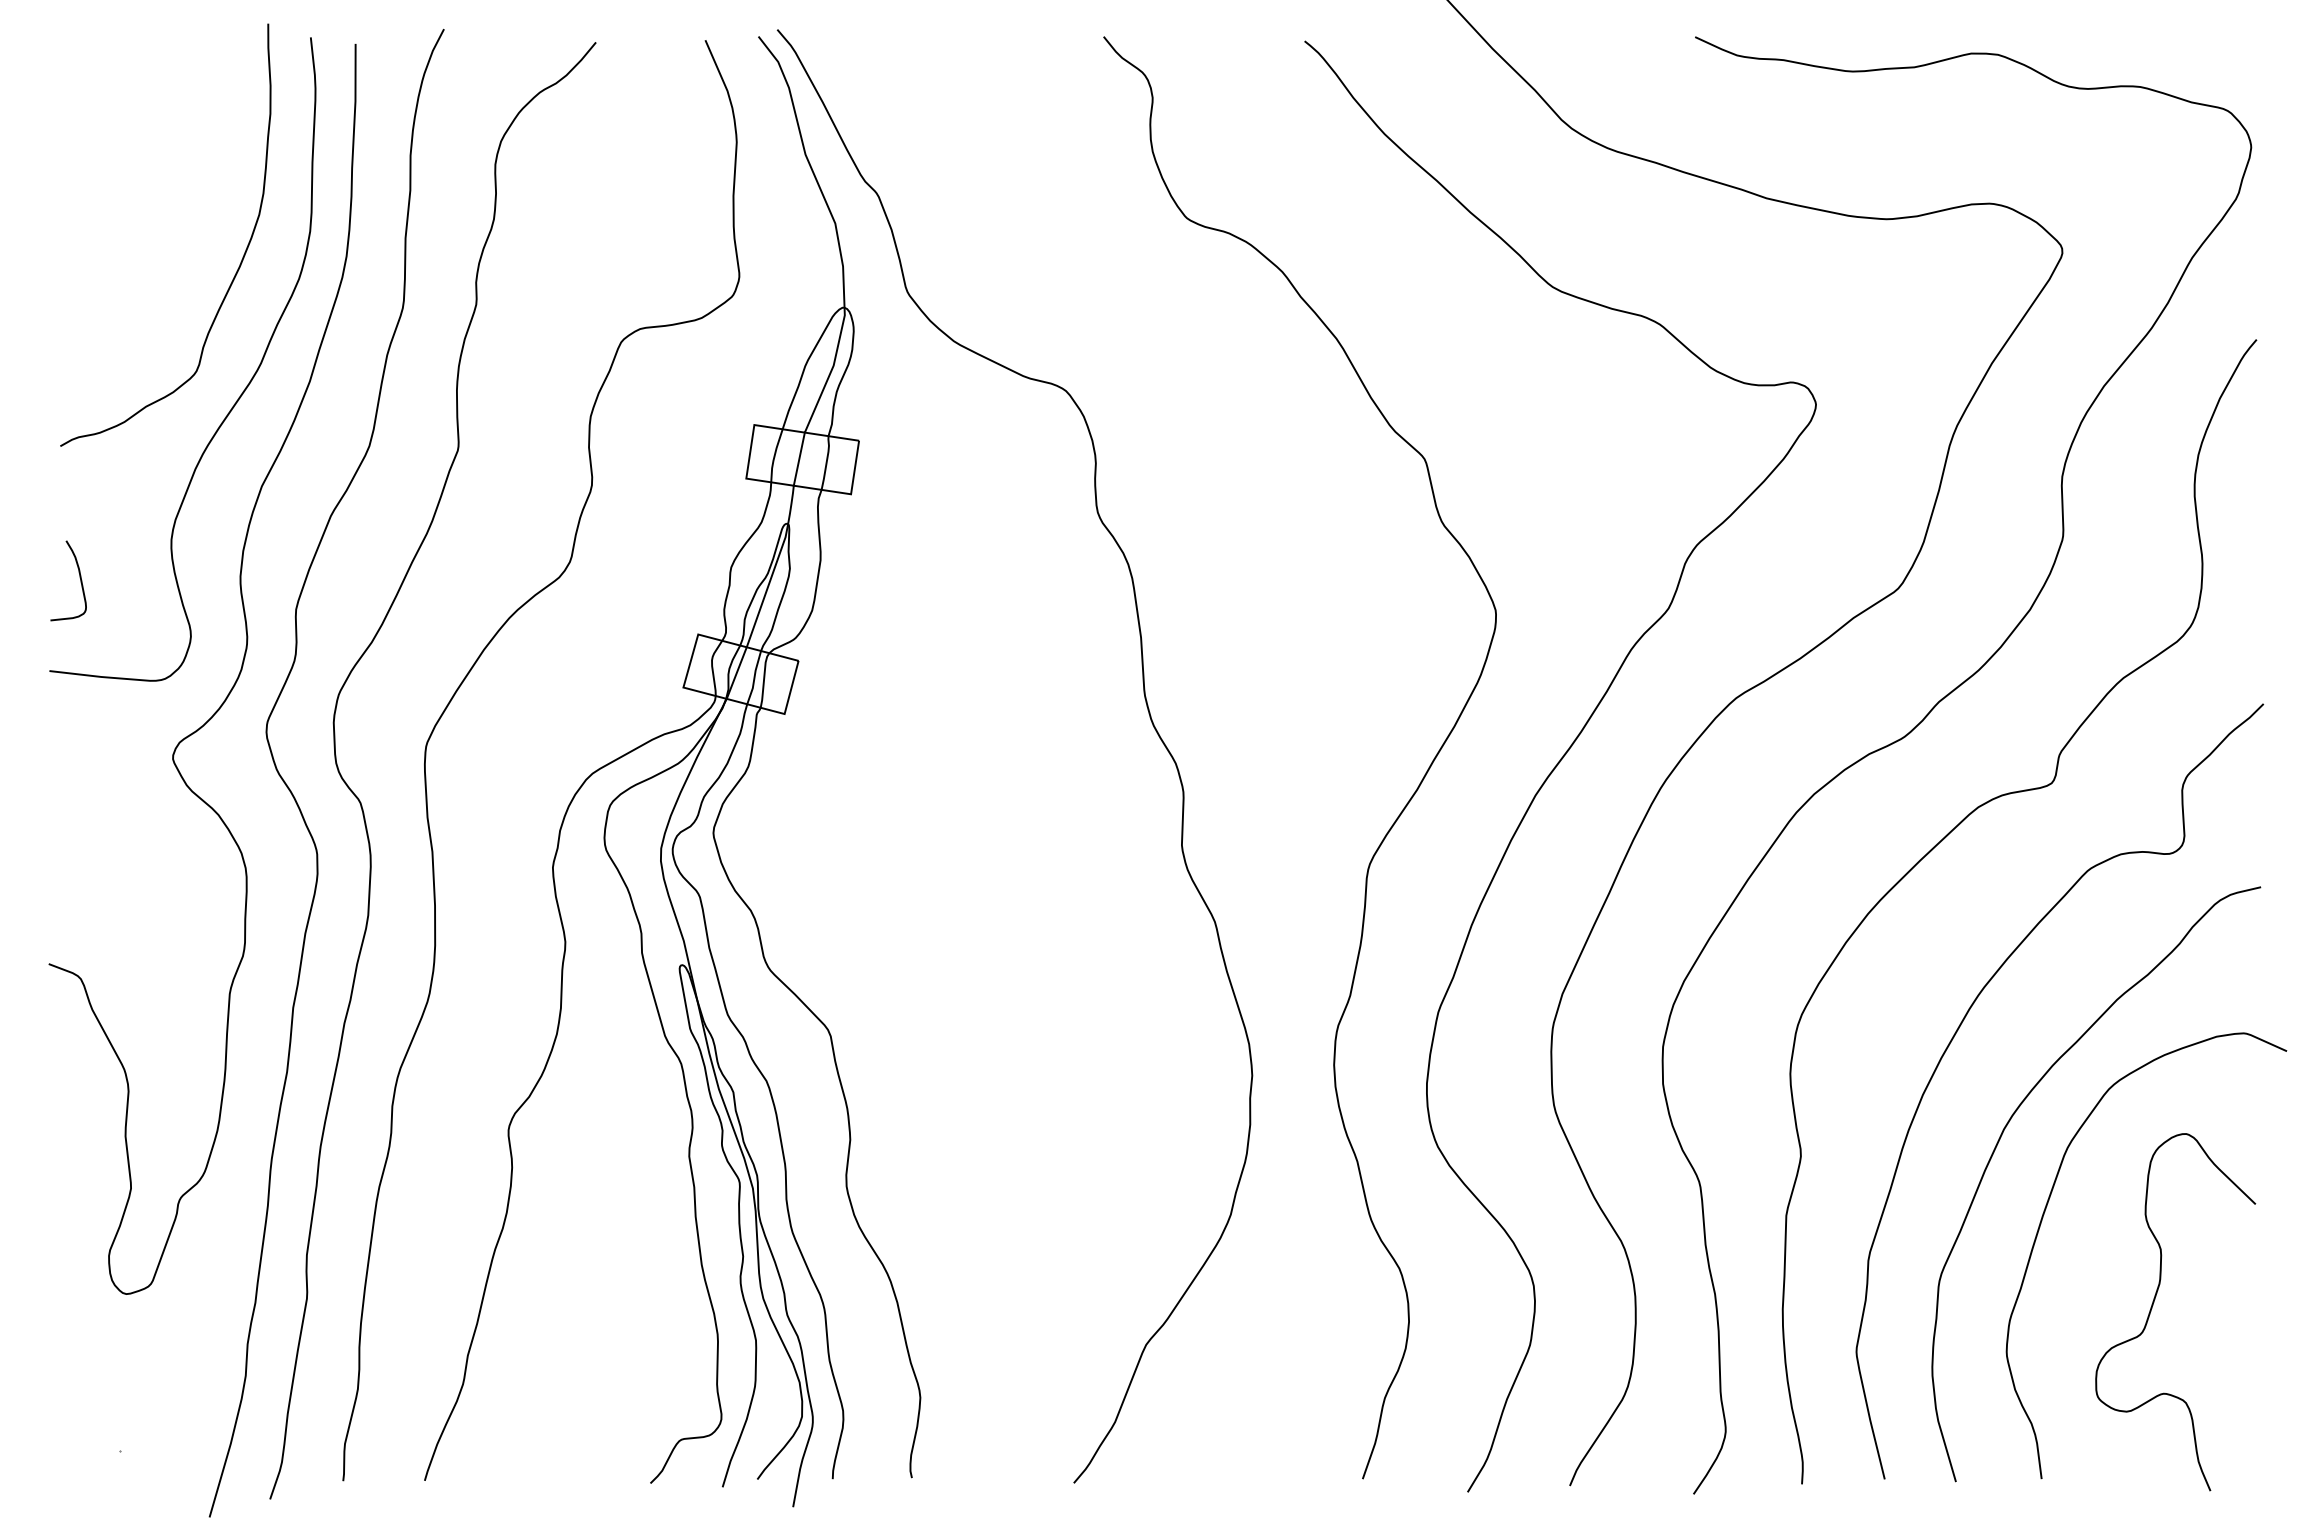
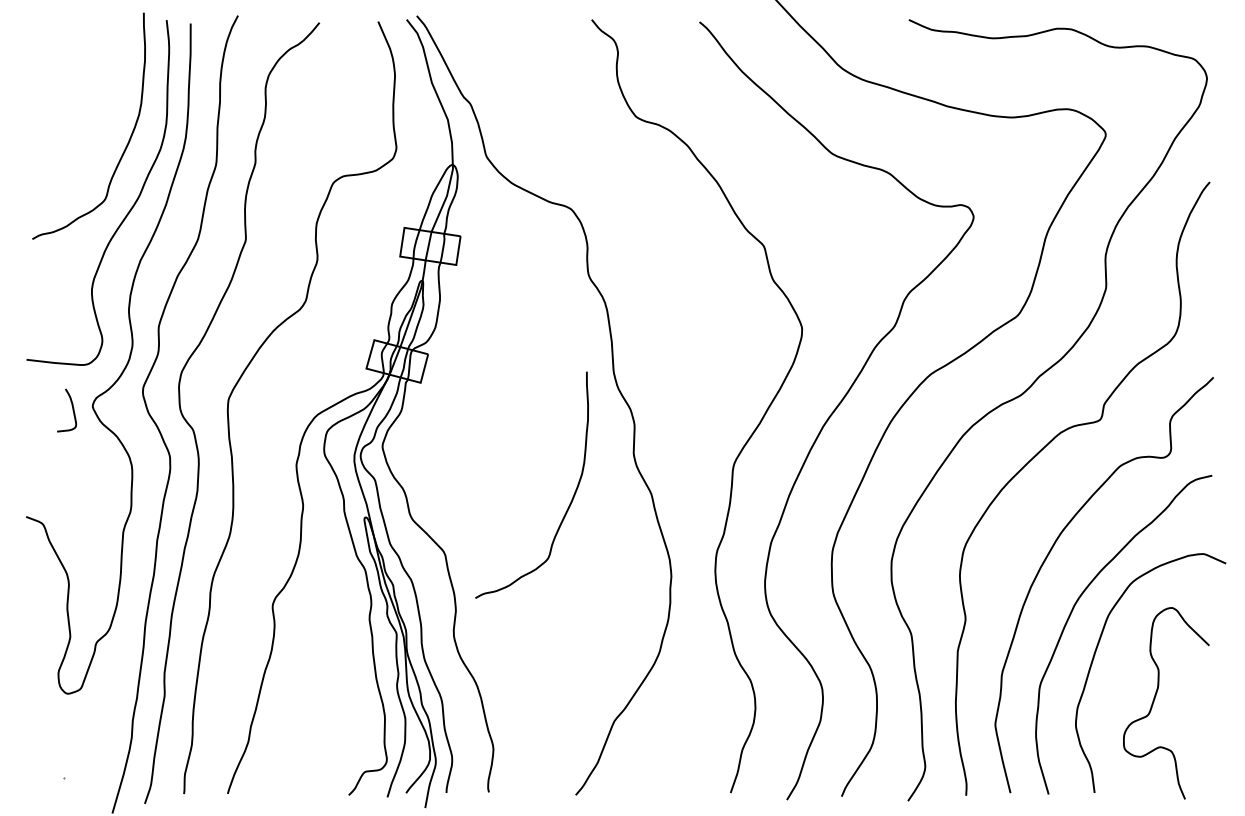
curve: (79, 581) -> (72, 410), moved
curve: (1062, 939) -> (569, 503), added

